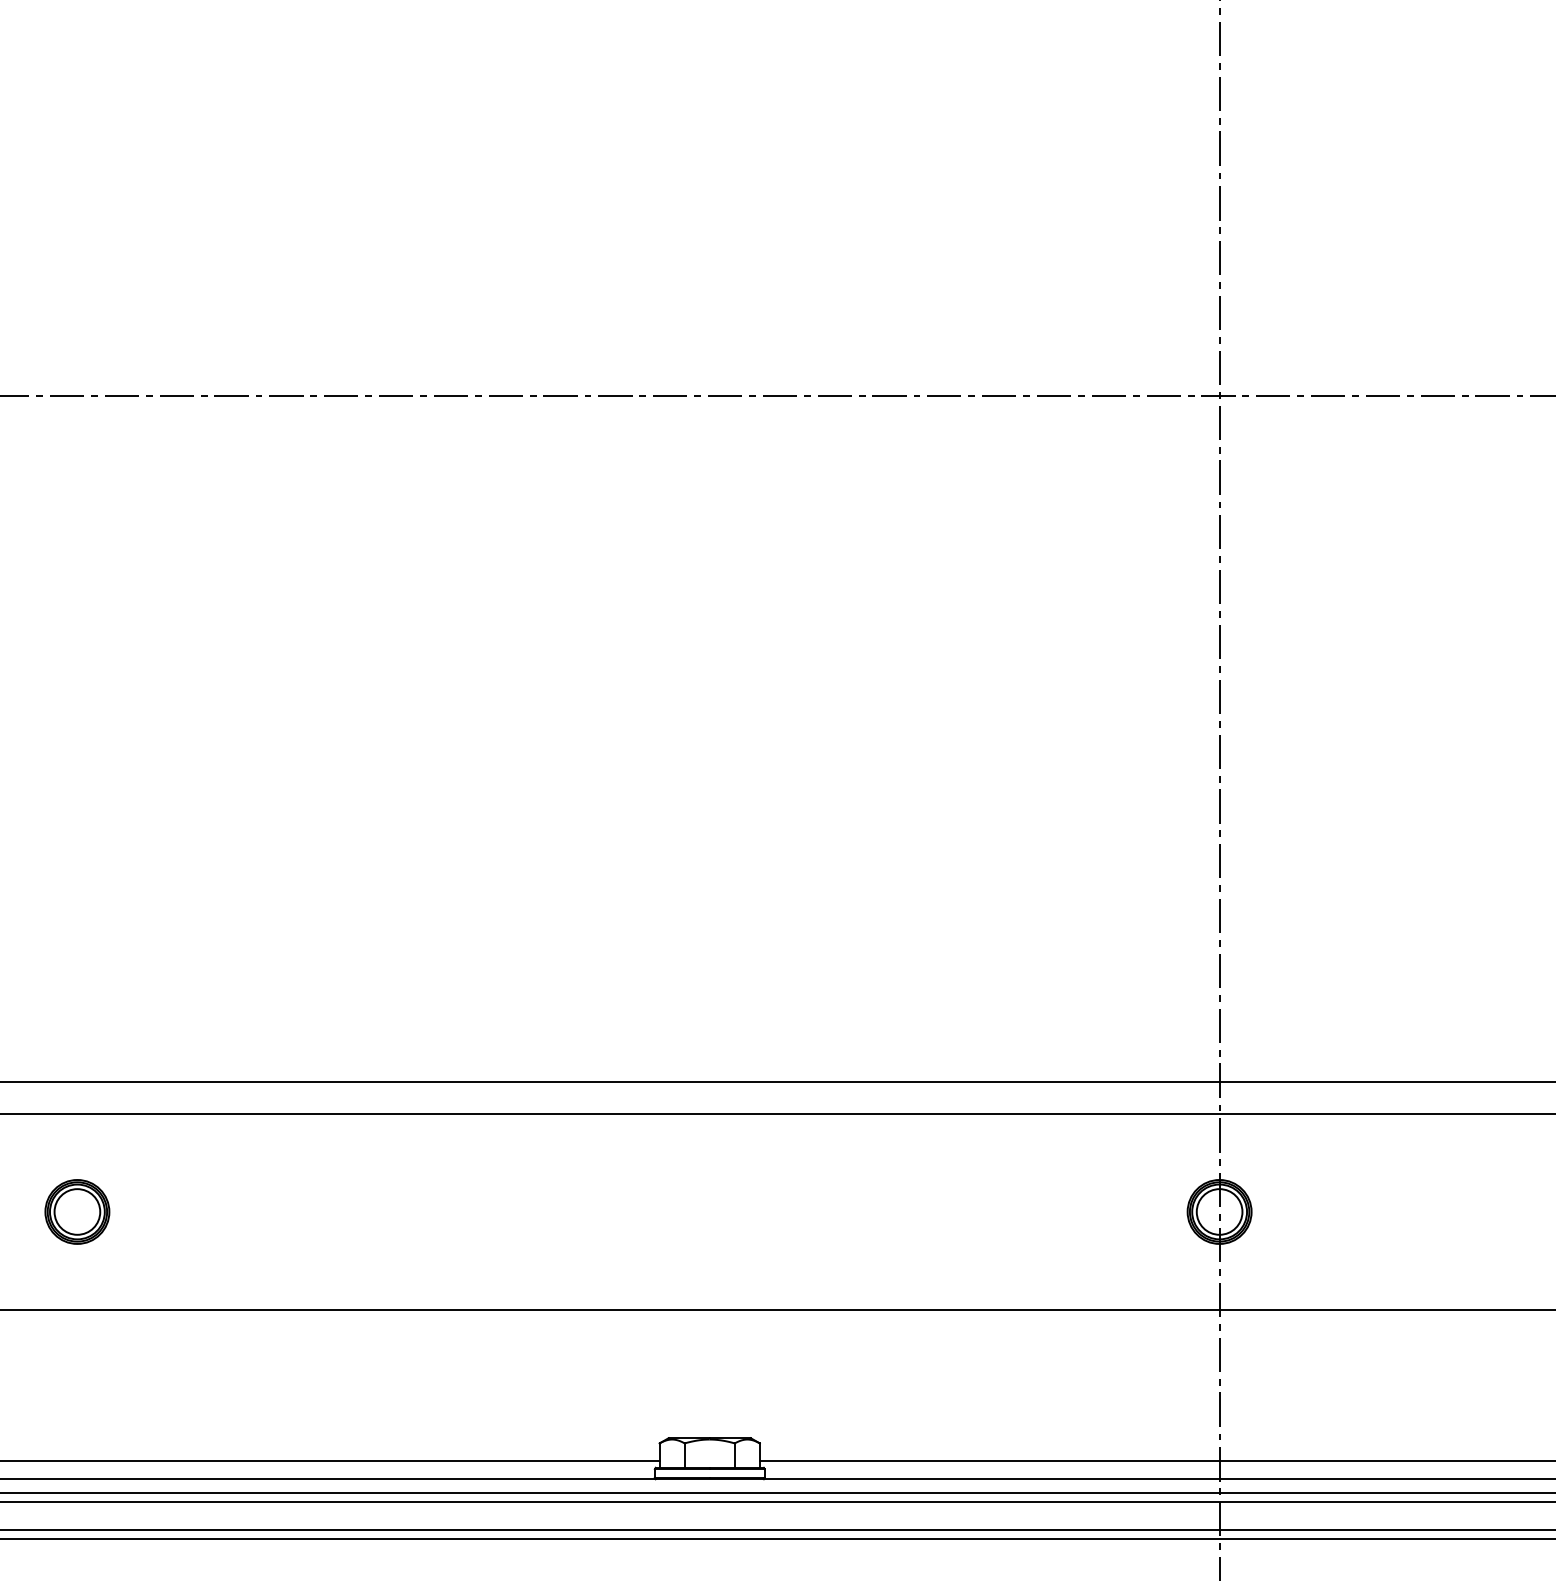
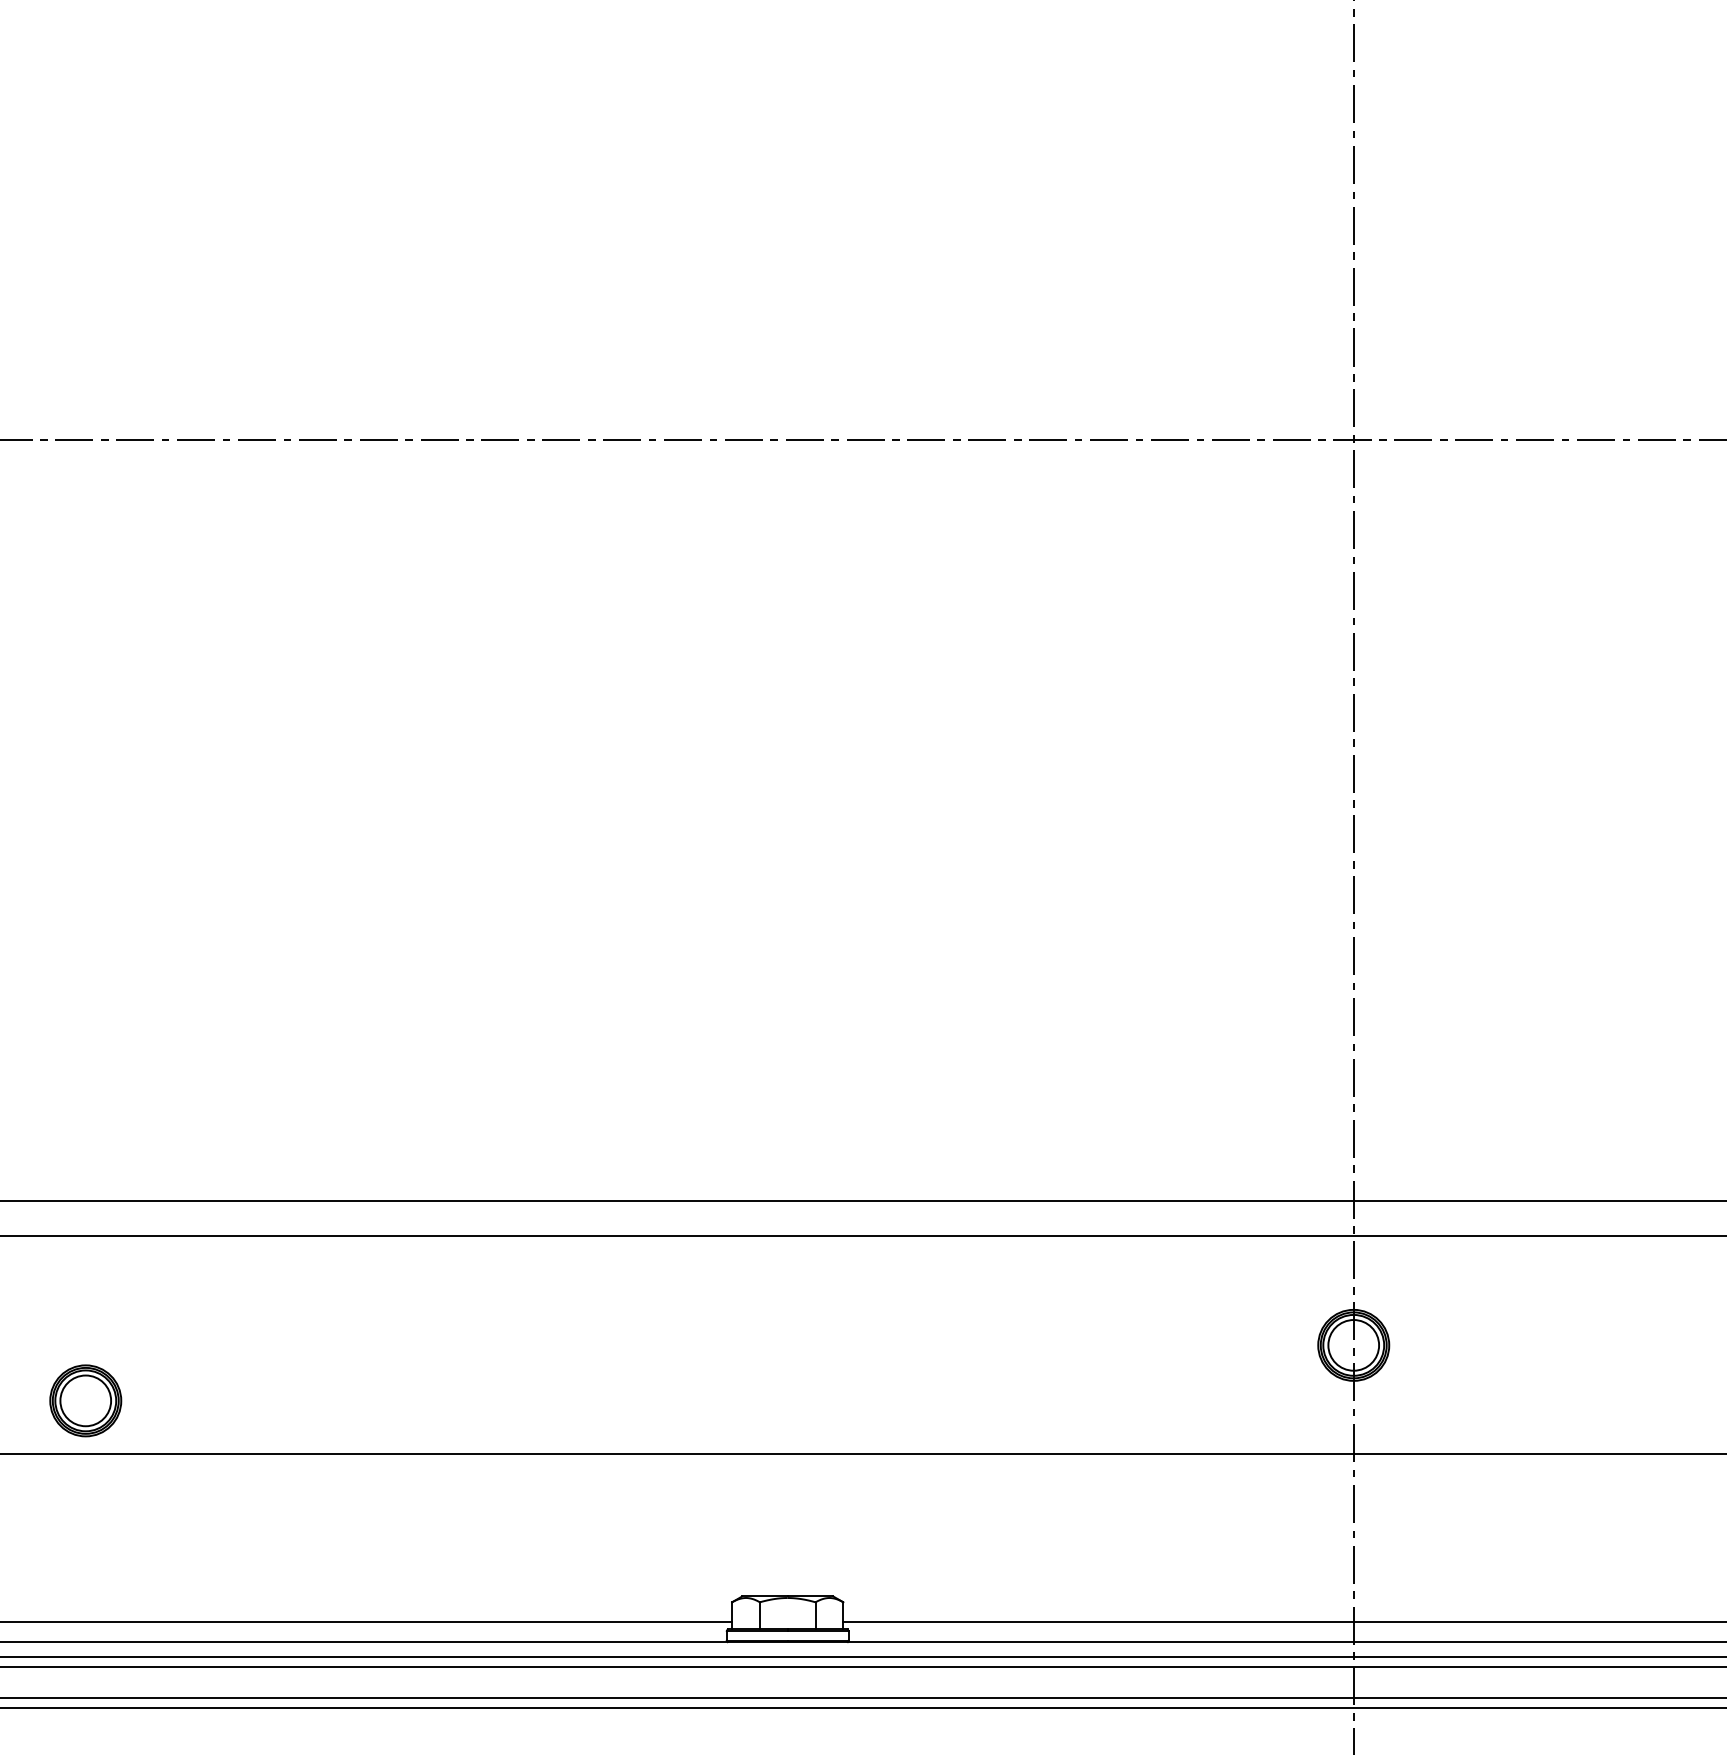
part: (77, 1211) -> (85, 1400), moved

